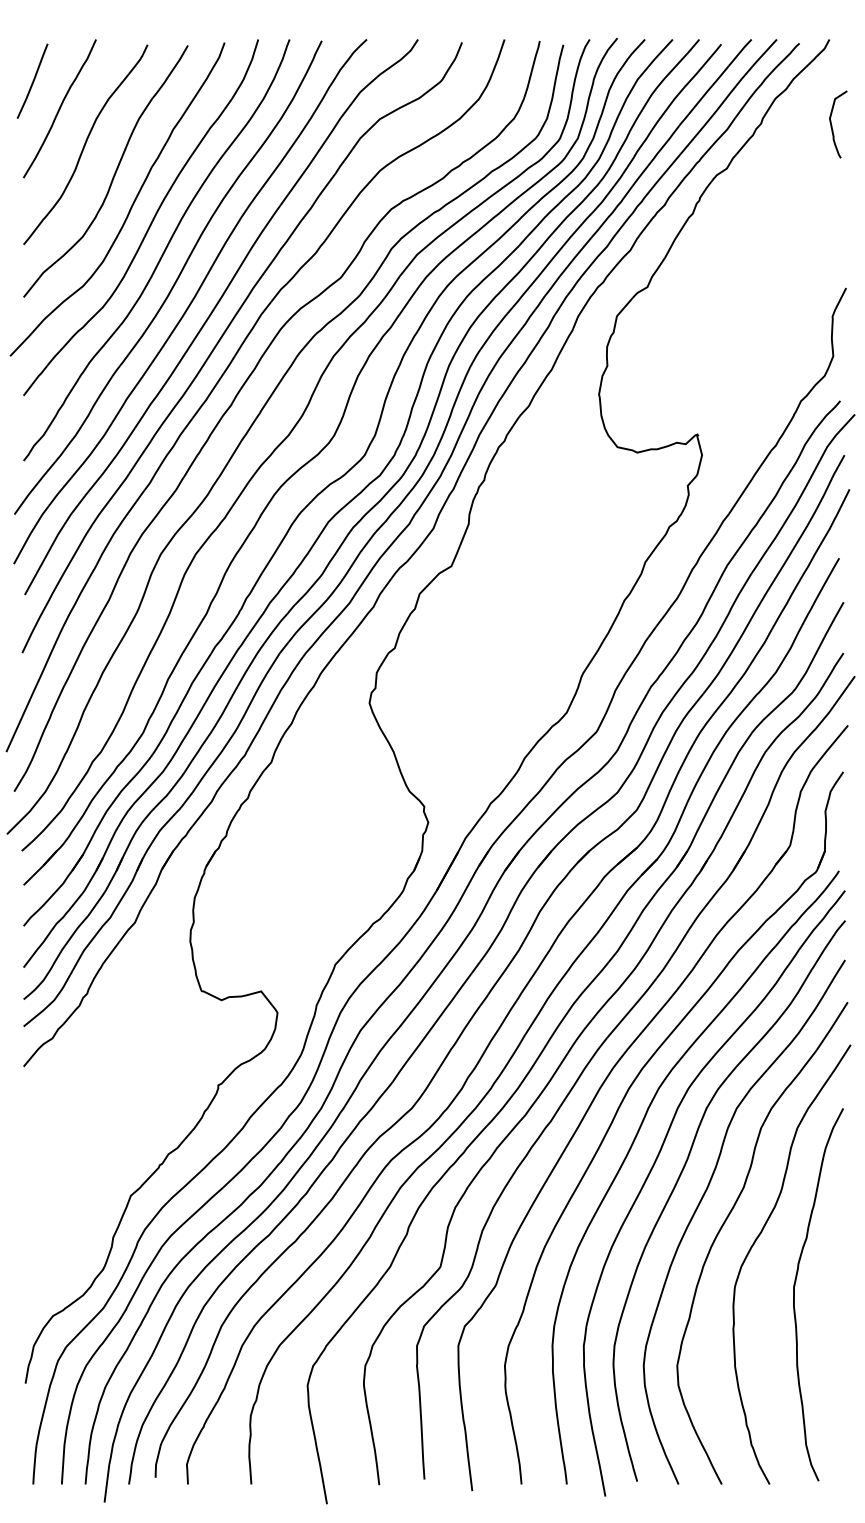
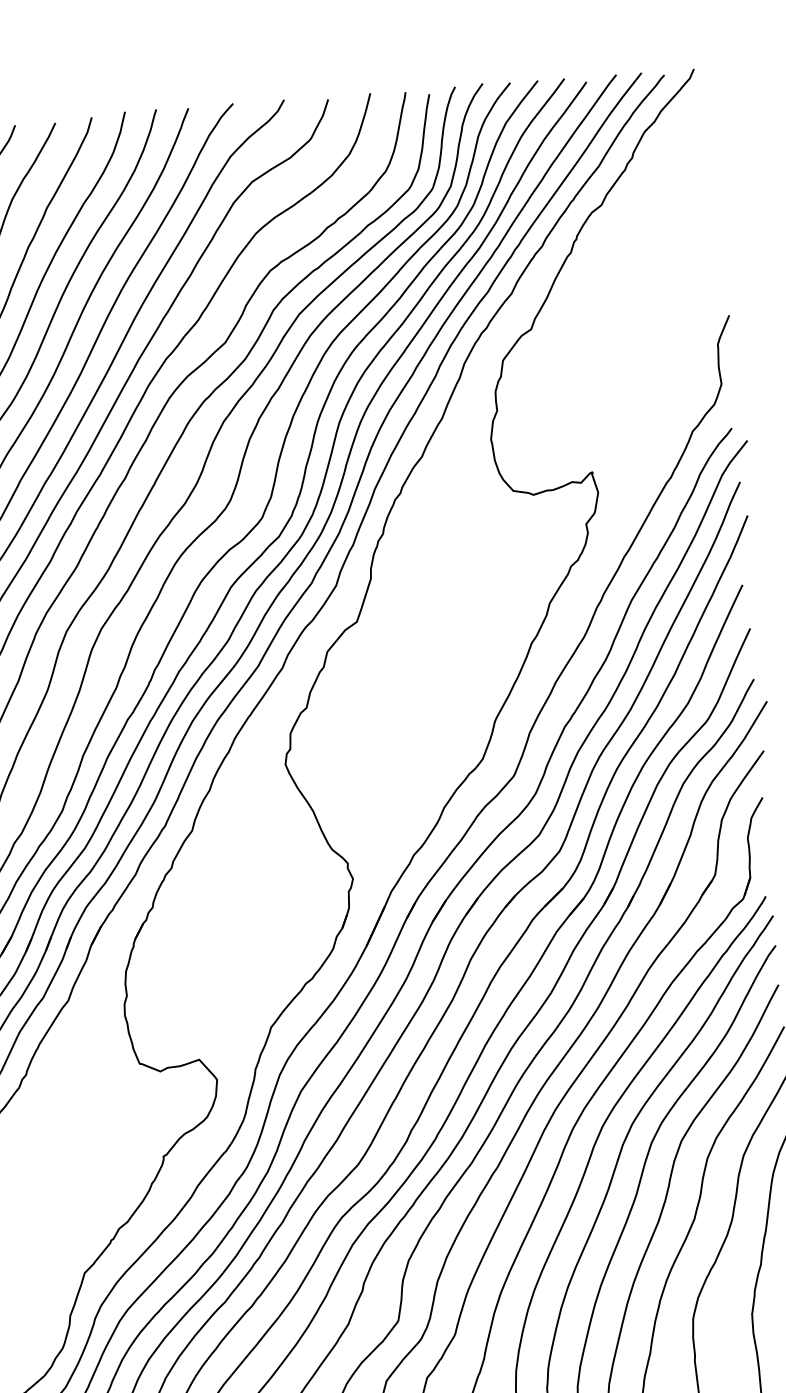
curve: (832, 125) -> (703, 154), removed

